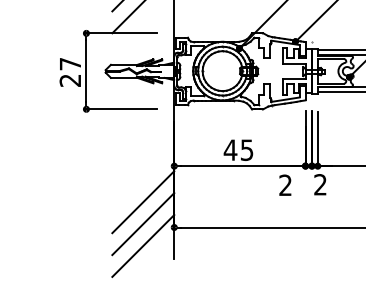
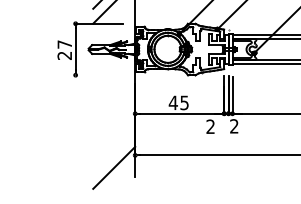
line: (121, 109) -> (99, 75), removed
line: (143, 202) -> (114, 138), removed
line: (143, 224) -> (114, 153), removed

